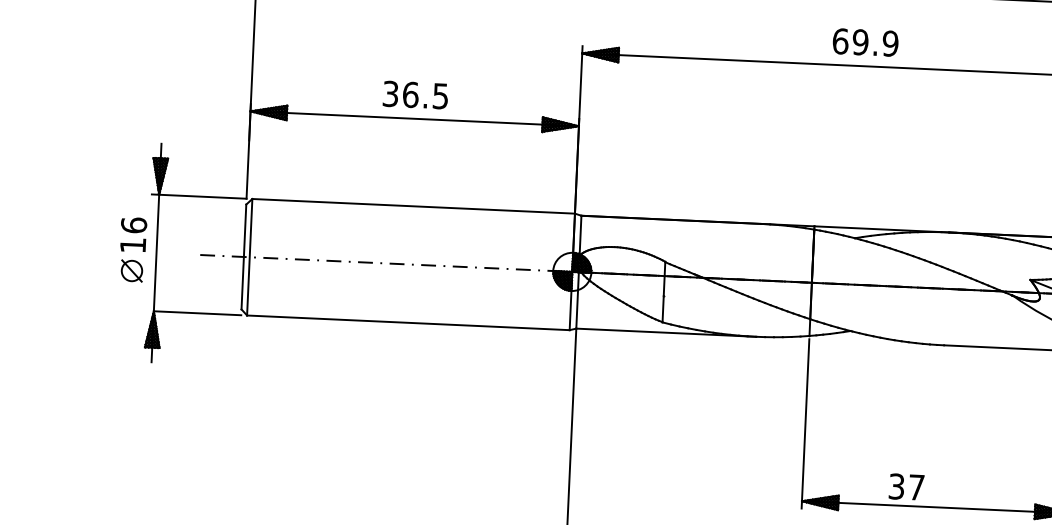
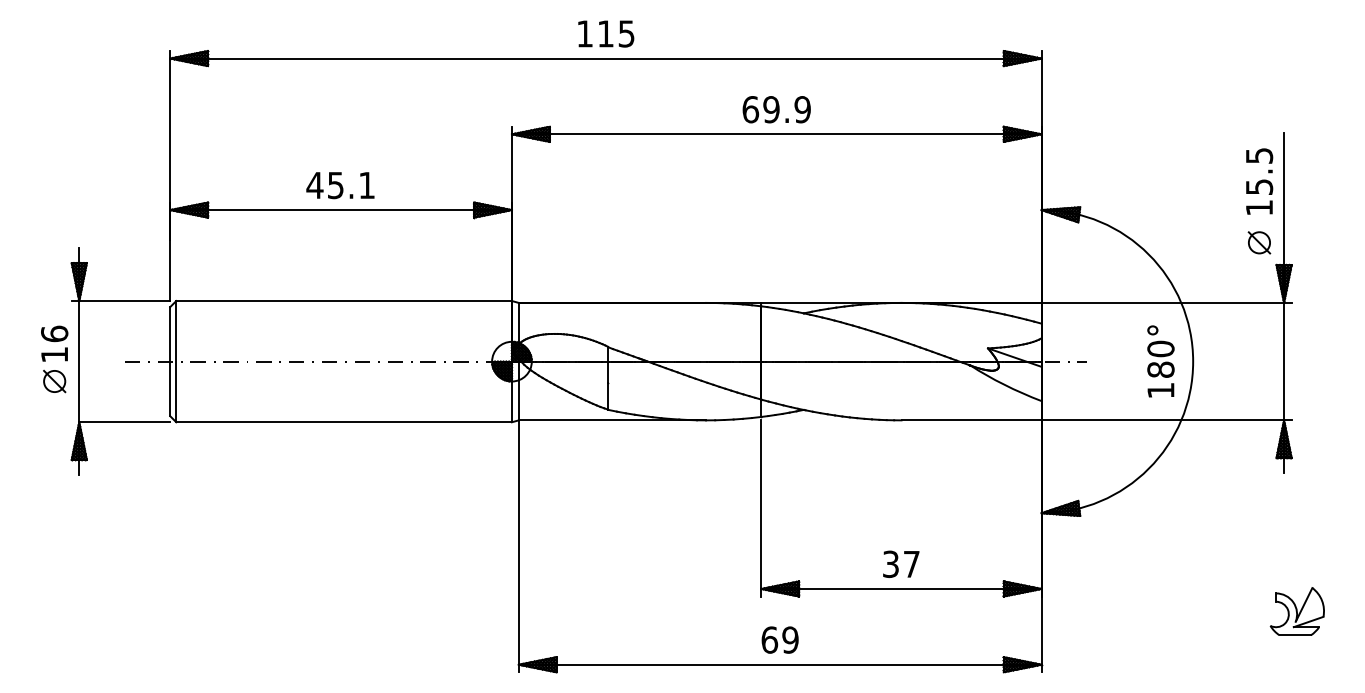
text: (865, 42) -> (776, 109), moved
text: (415, 95) -> (340, 185), 36.5 -> 45.1
text: (906, 486) -> (901, 563), moved

